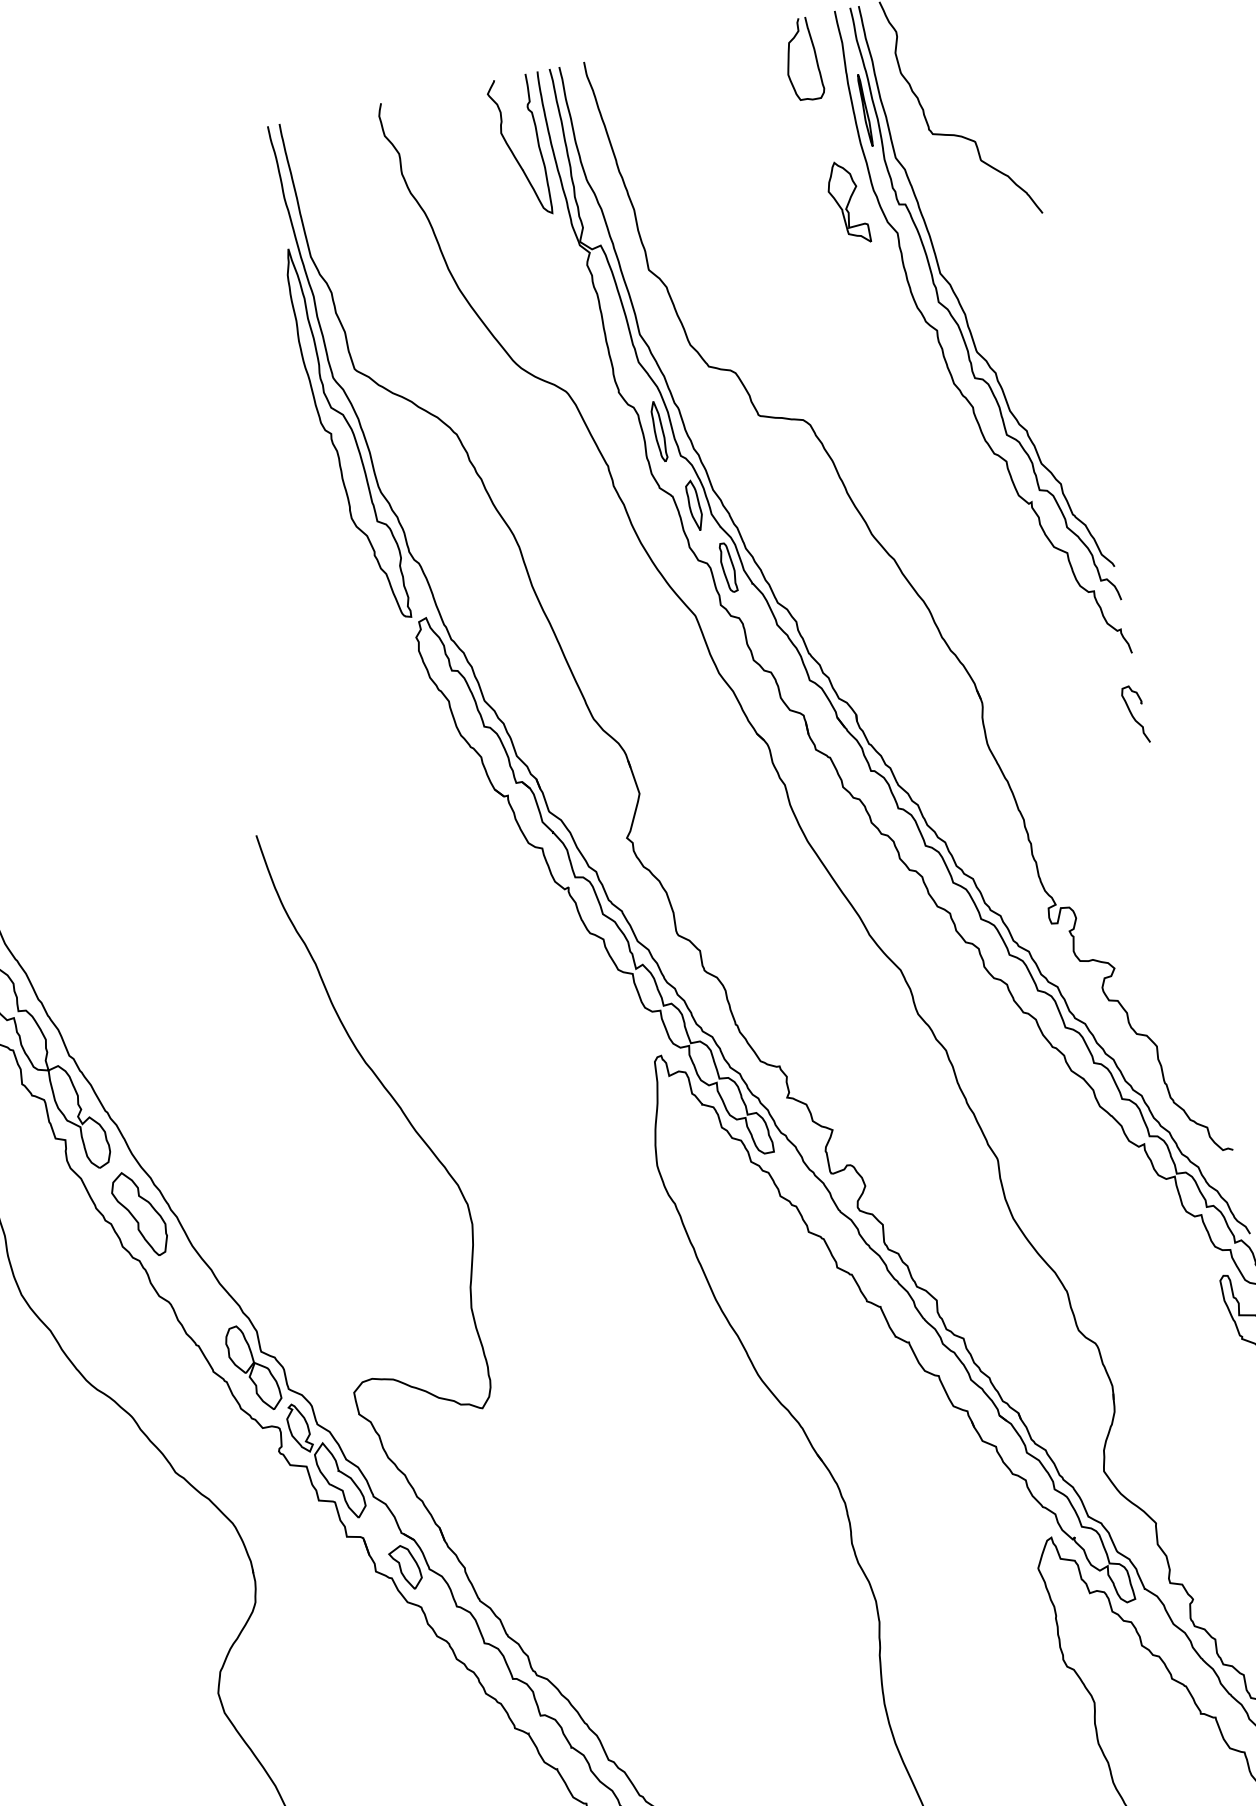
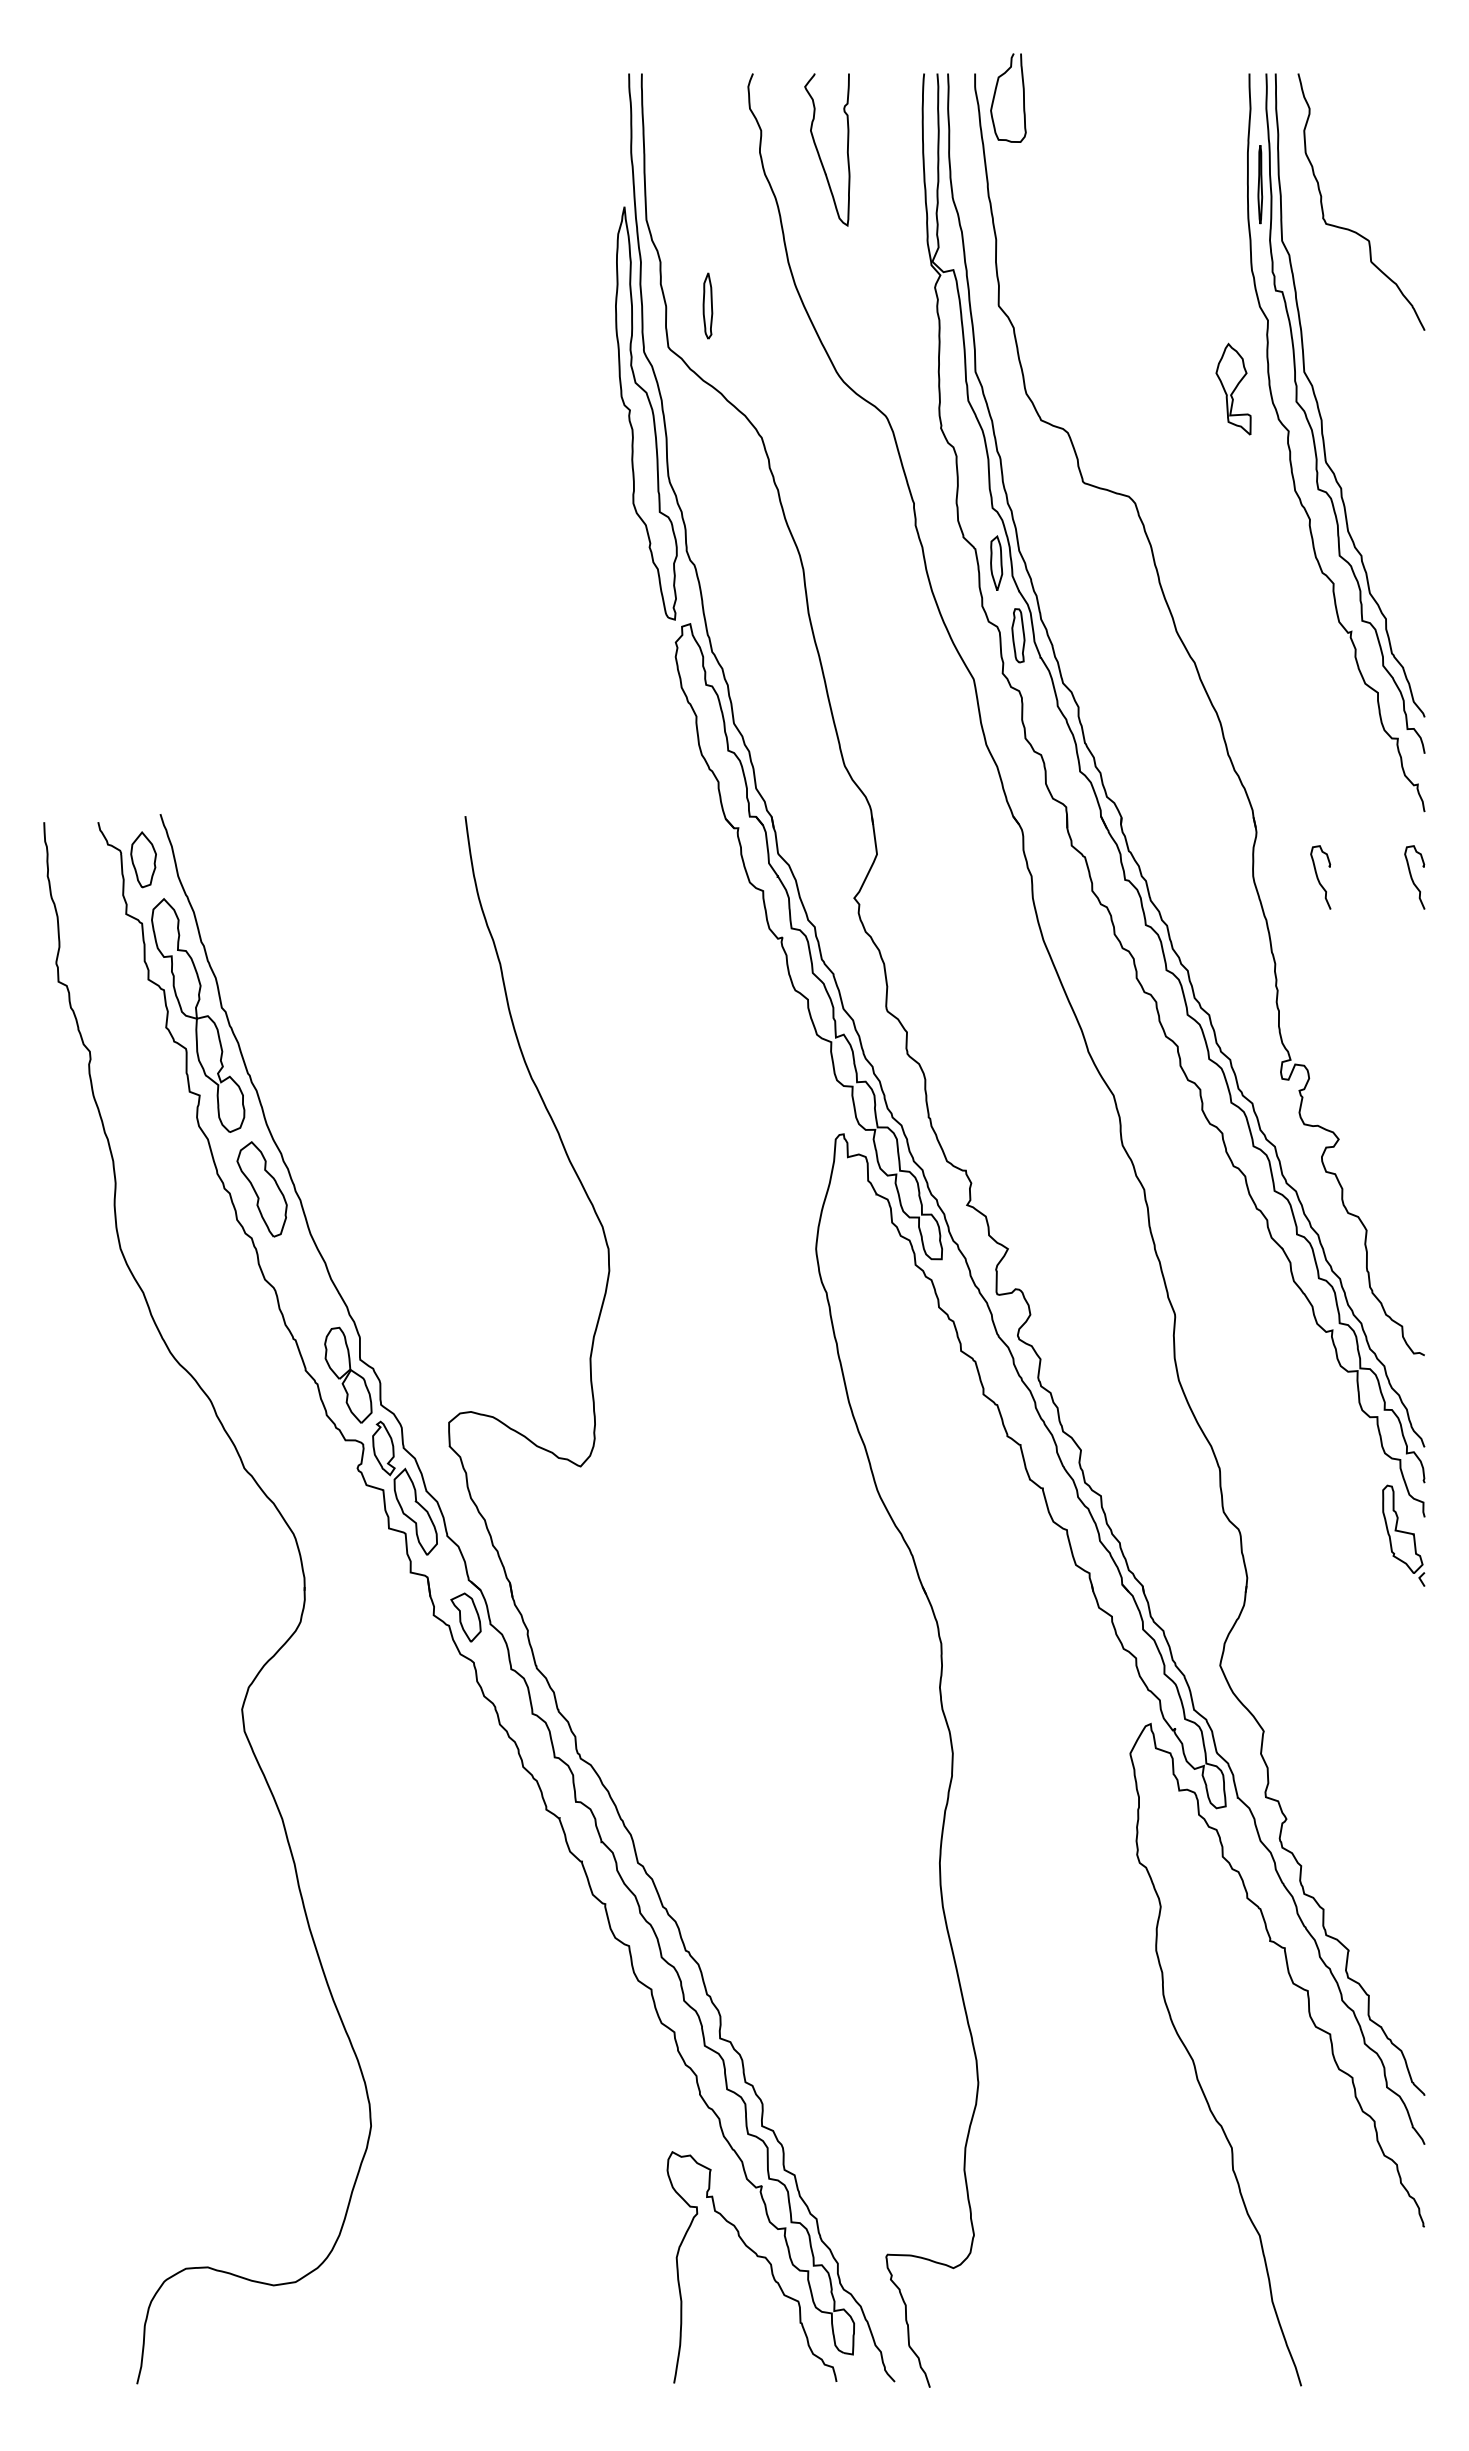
curve: (789, 61) -> (995, 96), moved
curve: (513, 152) -> (819, 153), moved
part: (847, 202) -> (1233, 388), moved
part: (658, 431) -> (707, 305), moved
curve: (1047, 732) -> (1318, 877), added

